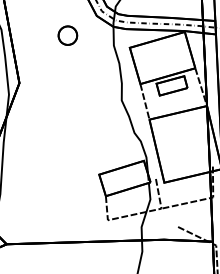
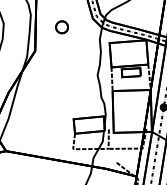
part: (67, 36) -> (61, 27), moved

